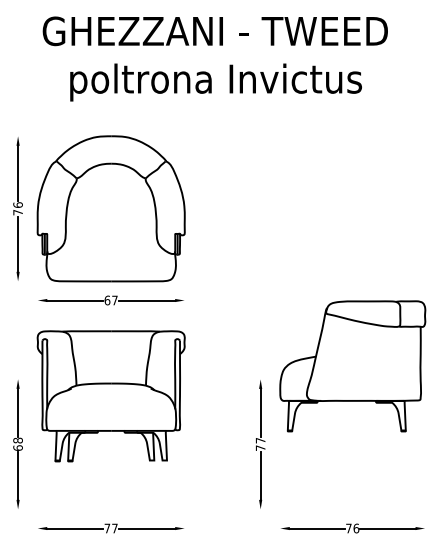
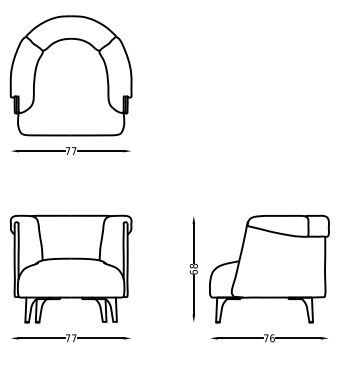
text: (107, 300) -> (68, 151), 67 -> 77
part: (352, 366) -> (269, 269), moved
part: (110, 396) -> (70, 269), moved
text: (260, 443) -> (193, 268), 77 -> 68

